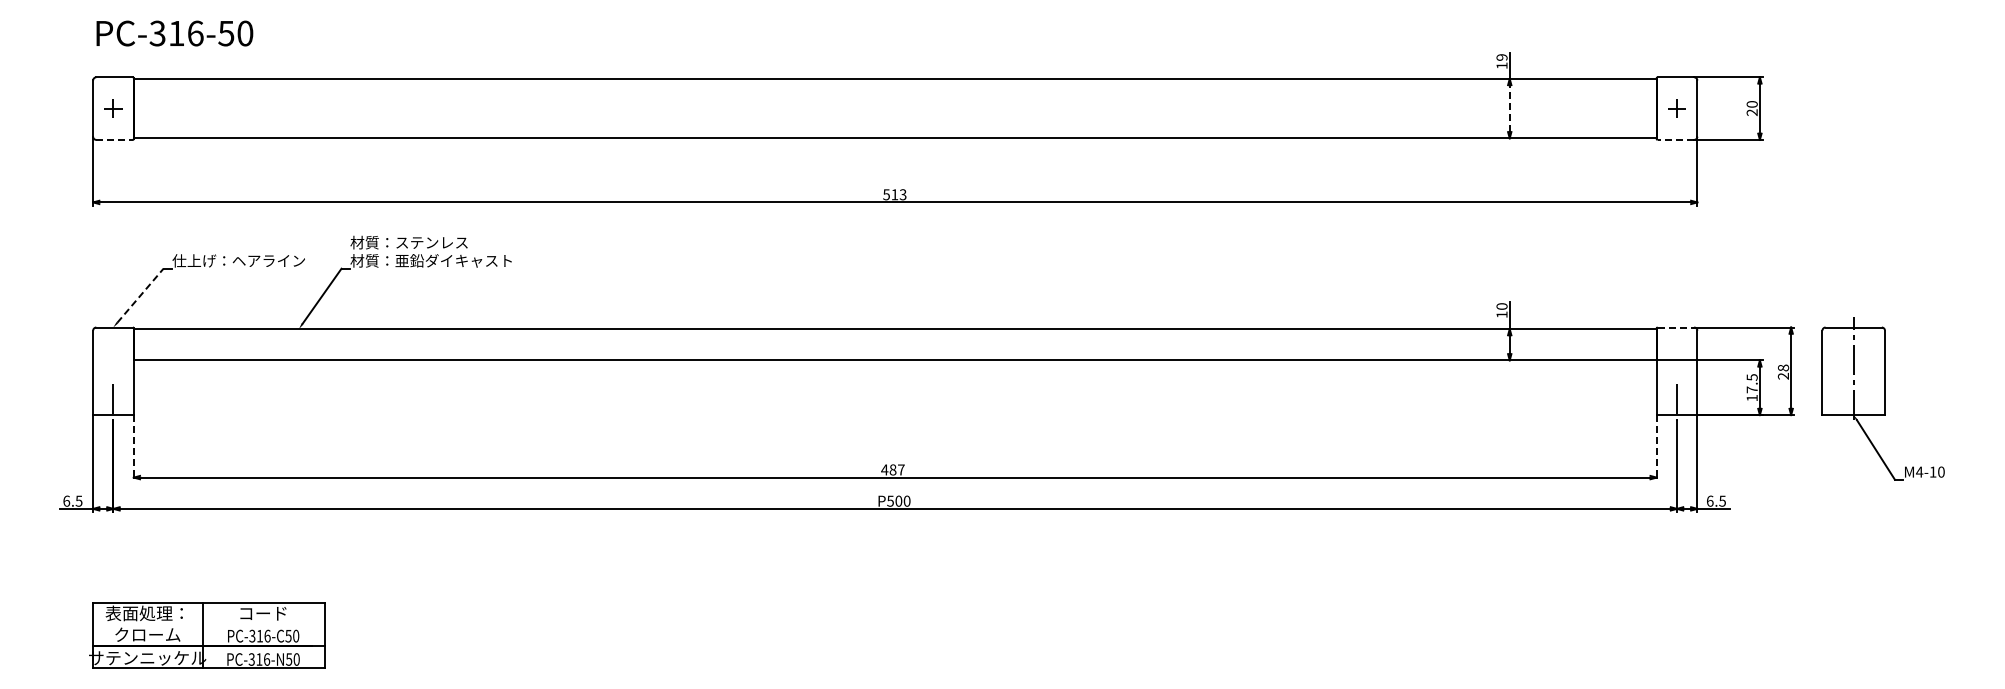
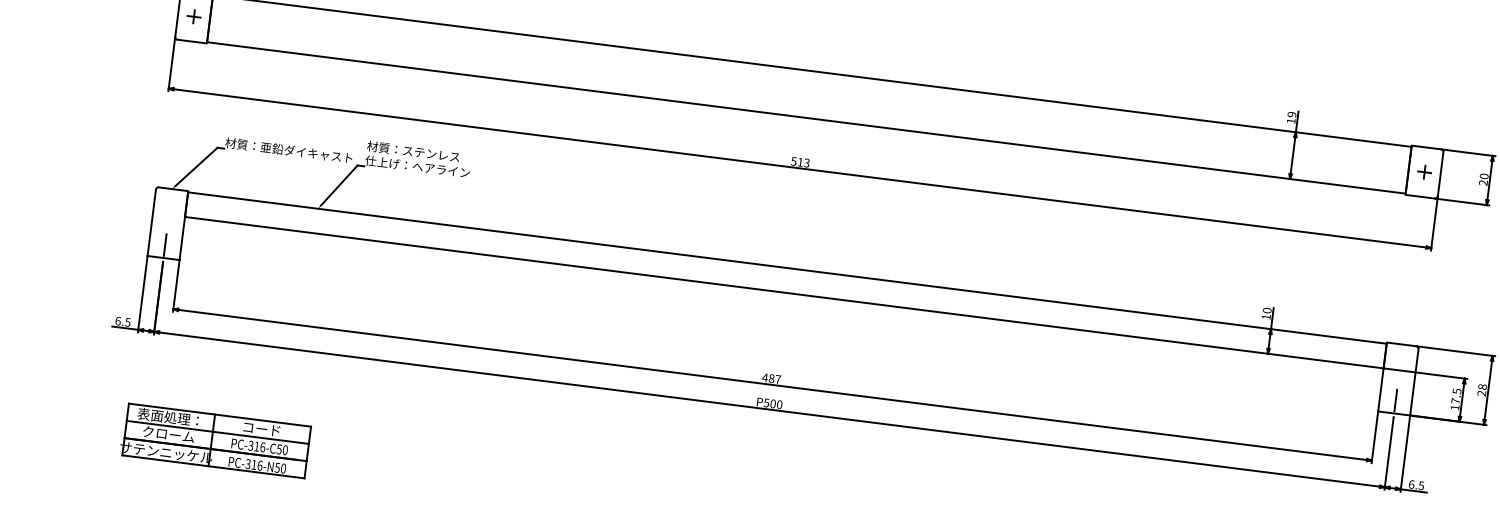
line: (1509, 108) -> (1292, 155), dashed -> solid
line: (115, 139) -> (192, 41), dashed -> solid
line: (1675, 139) -> (1420, 196), dashed -> solid
text: (252, 260) -> (288, 150), 仕上げ：ヘアライン -> 材質：亜鉛ダイキャスト
text: (430, 260) -> (428, 167), 材質：亜鉛ダイキャスト -> 仕上げ：ヘアライン
line: (140, 295) -> (196, 166), dashed -> solid
line: (1676, 327) -> (1402, 344), dashed -> solid
line: (133, 447) -> (176, 285), dashed -> solid
line: (1656, 447) -> (1374, 436), dashed -> solid
line: (208, 624) -> (217, 432), added

